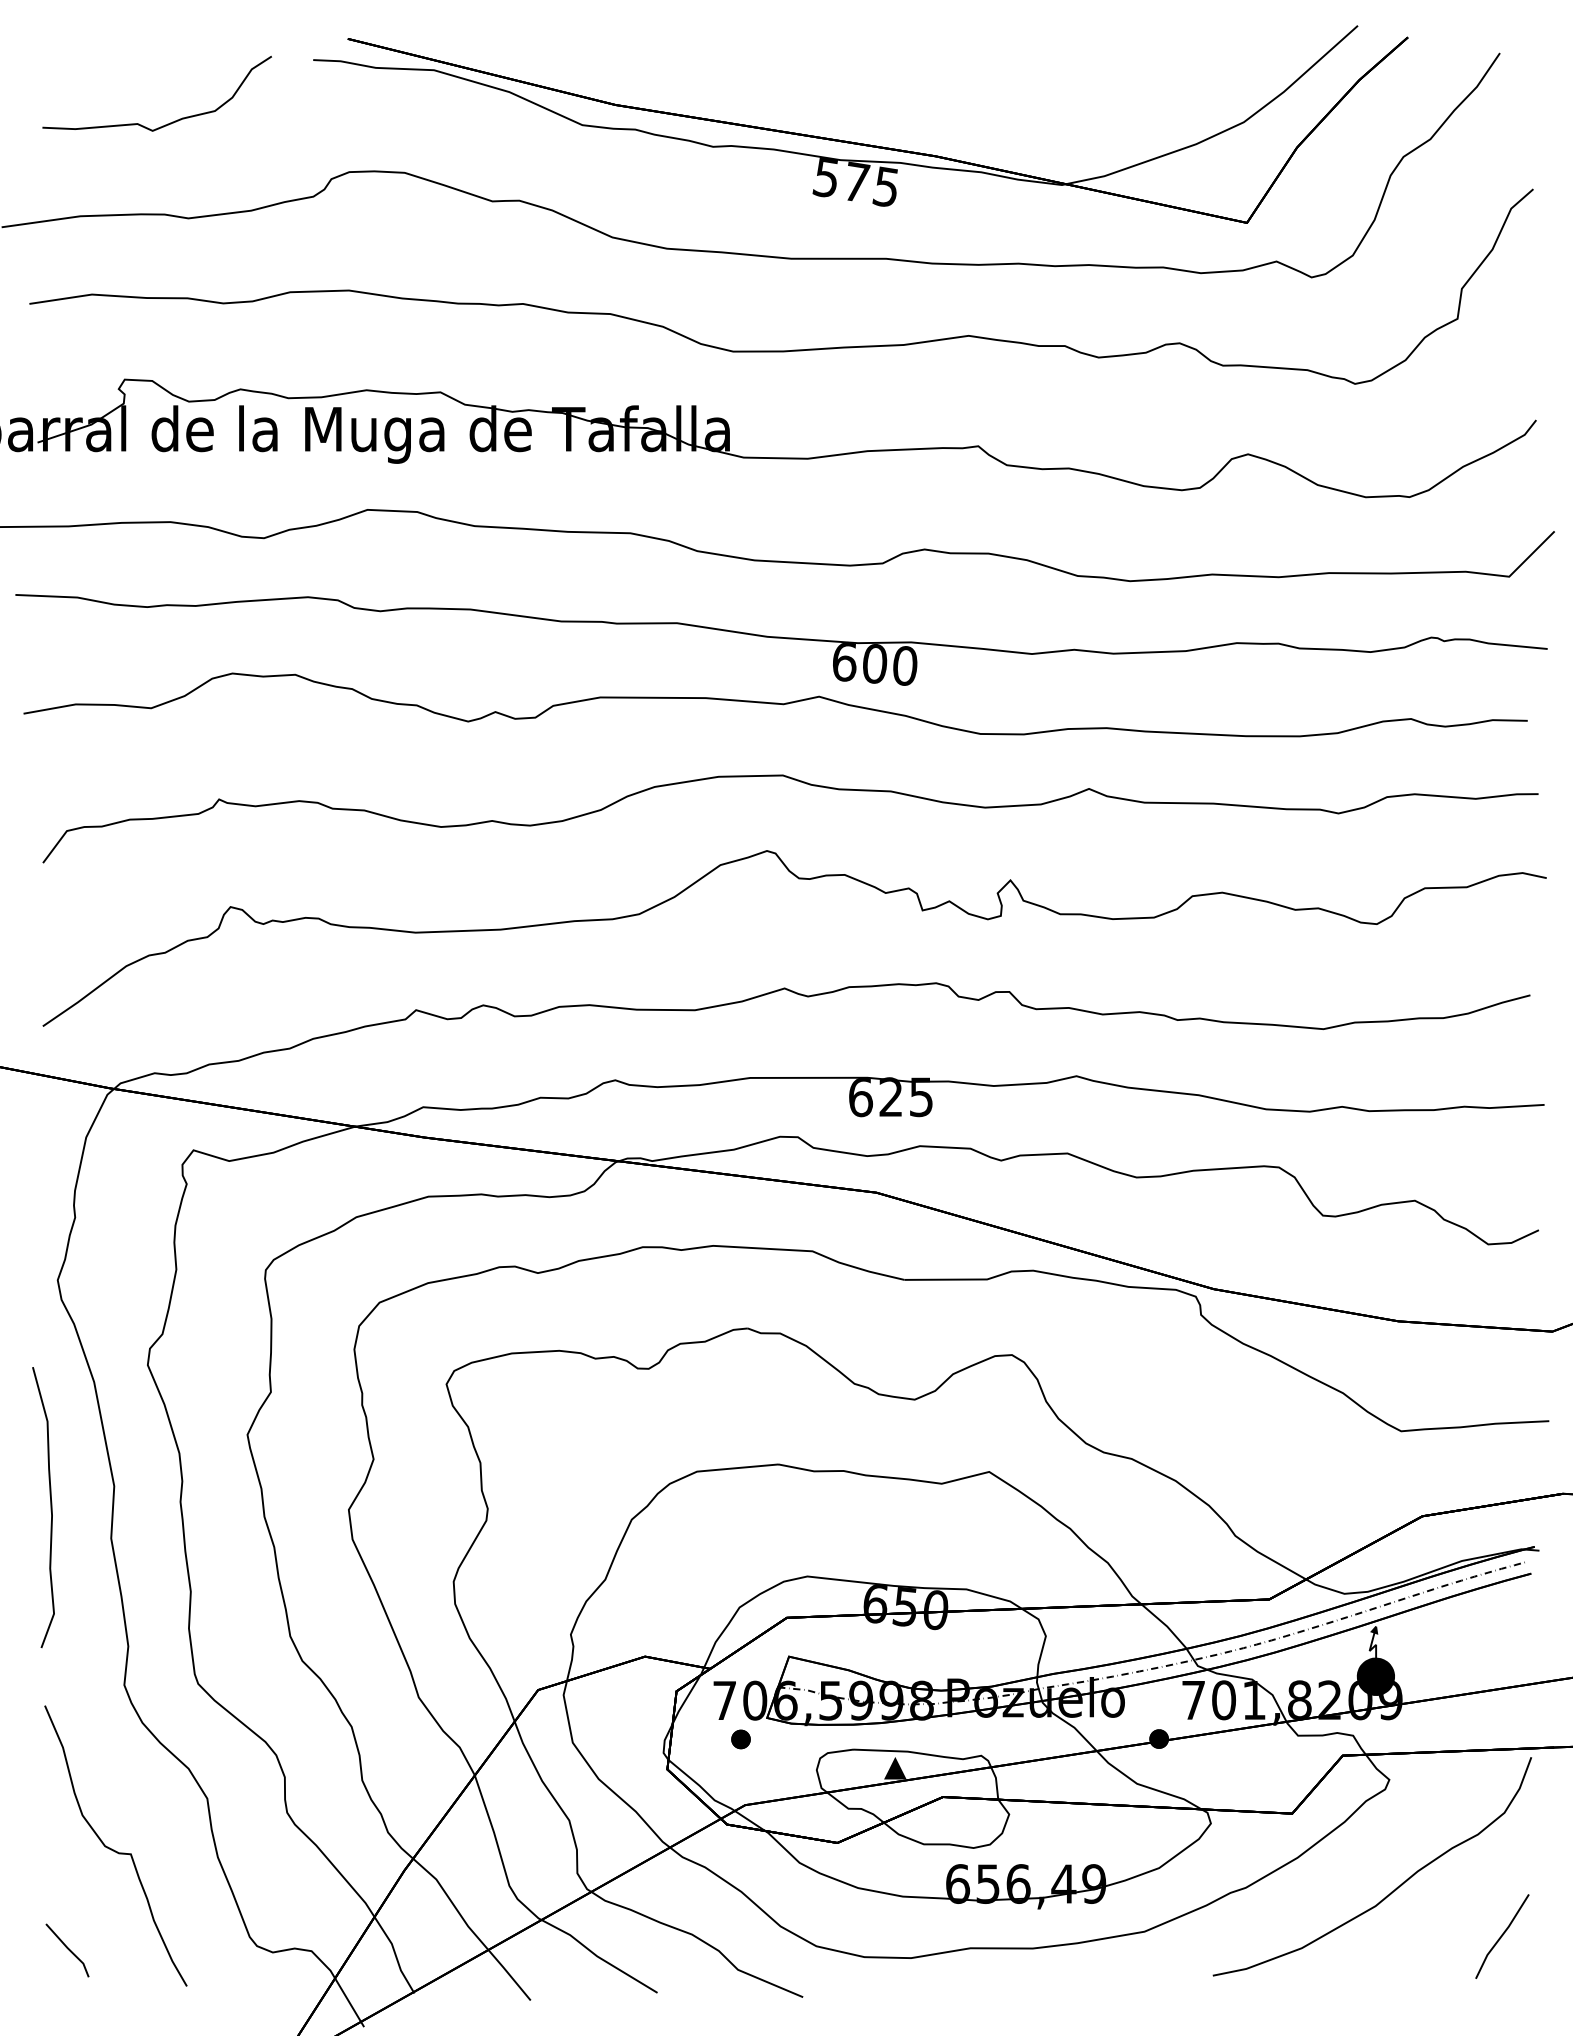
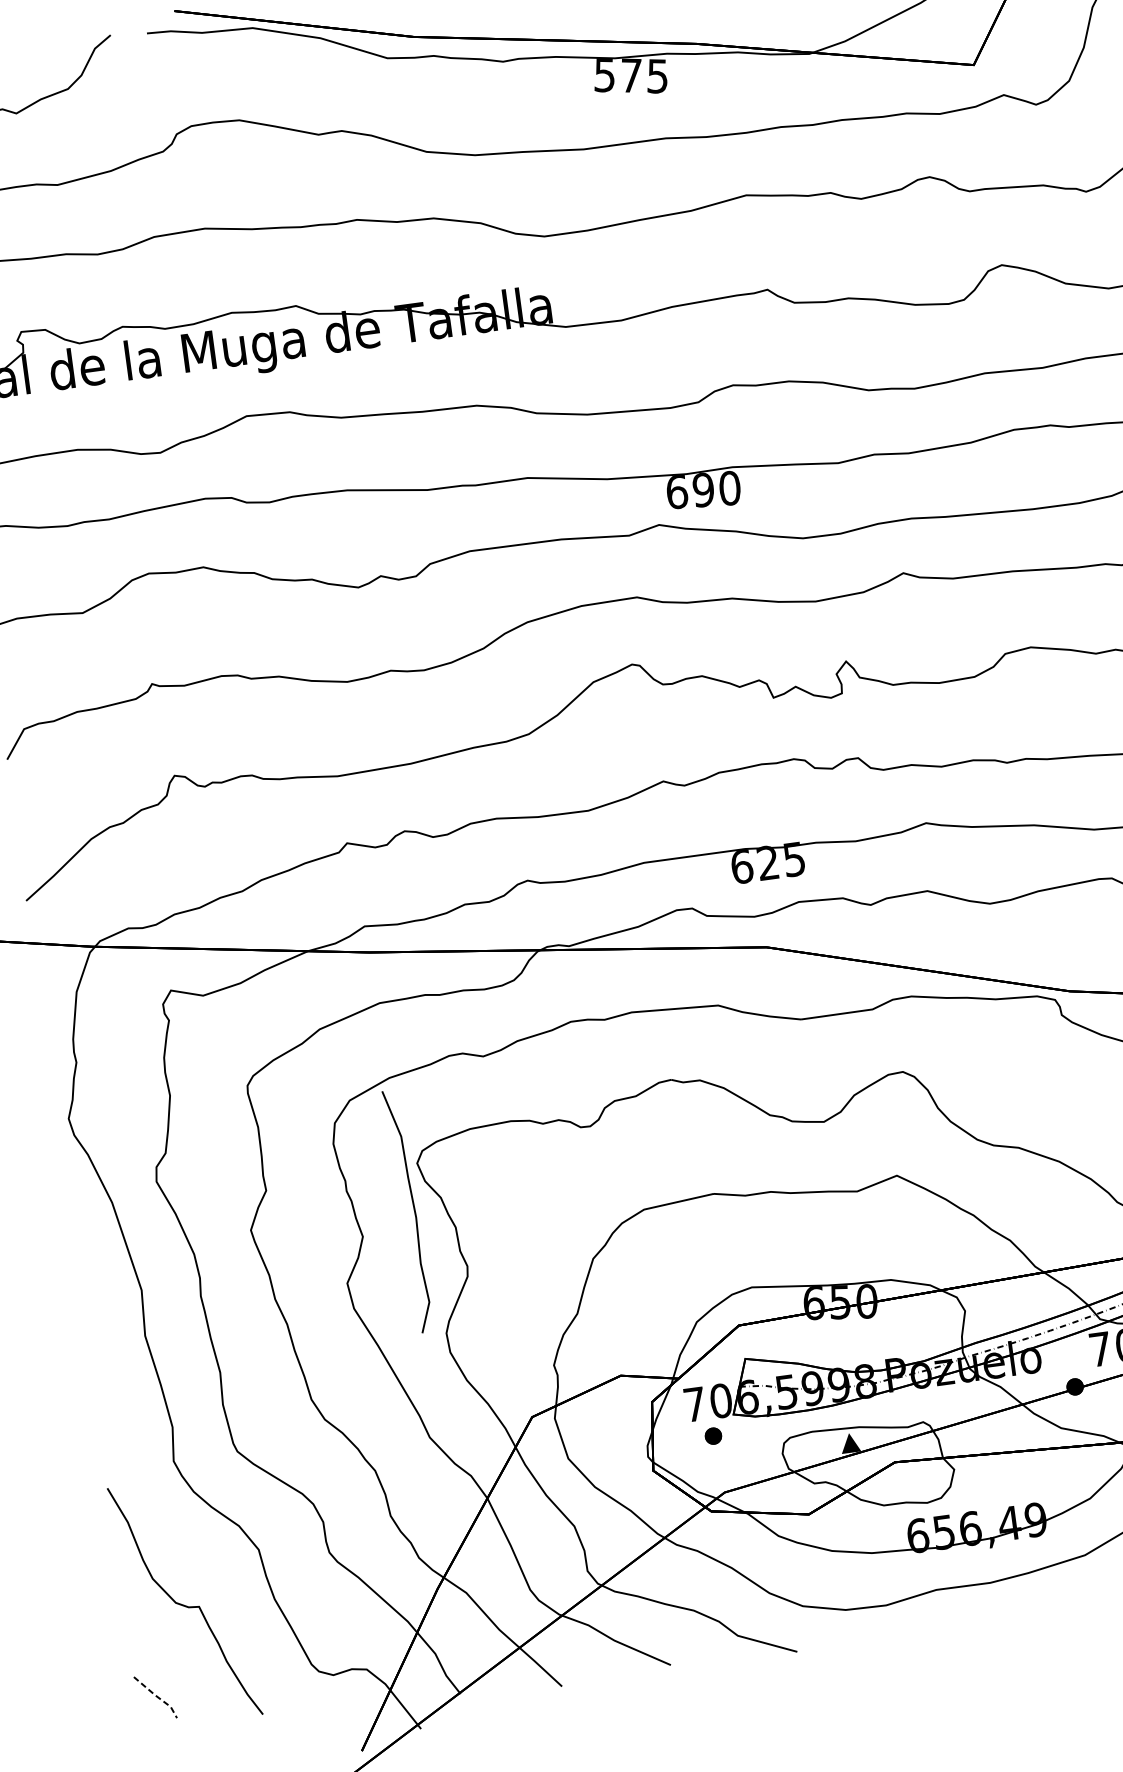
text: (875, 663) -> (703, 489), 600 -> 690
curve: (50, 1507) -> (413, 1210), moved
line: (69, 1950) -> (157, 1697), solid -> dashed

